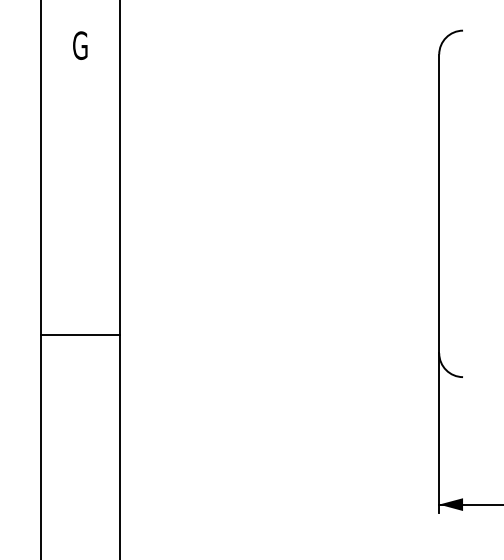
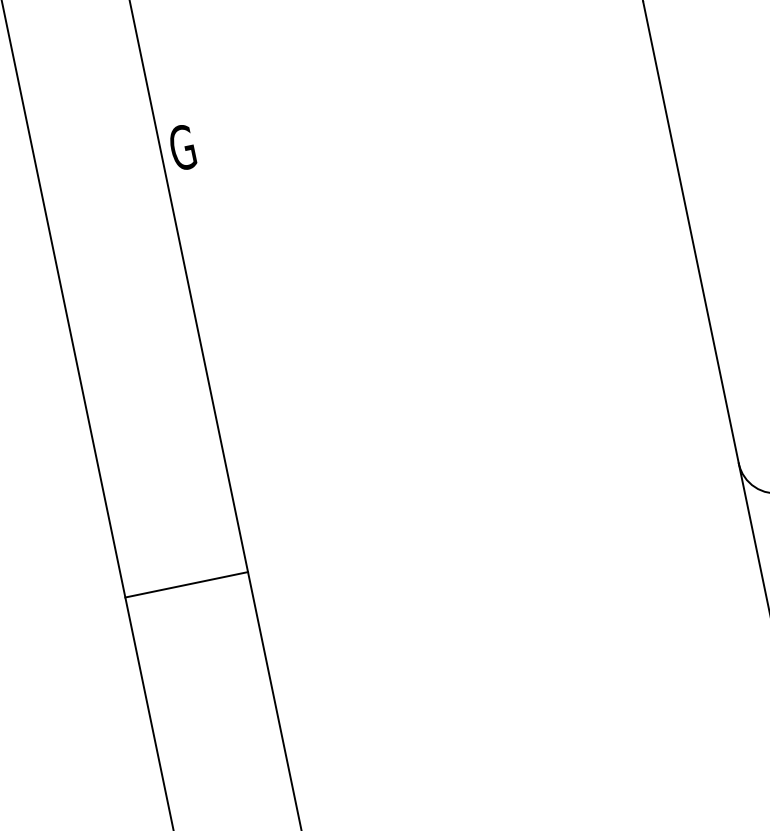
text: (80, 45) -> (182, 147), moved
line: (80, 334) -> (186, 584), moved

